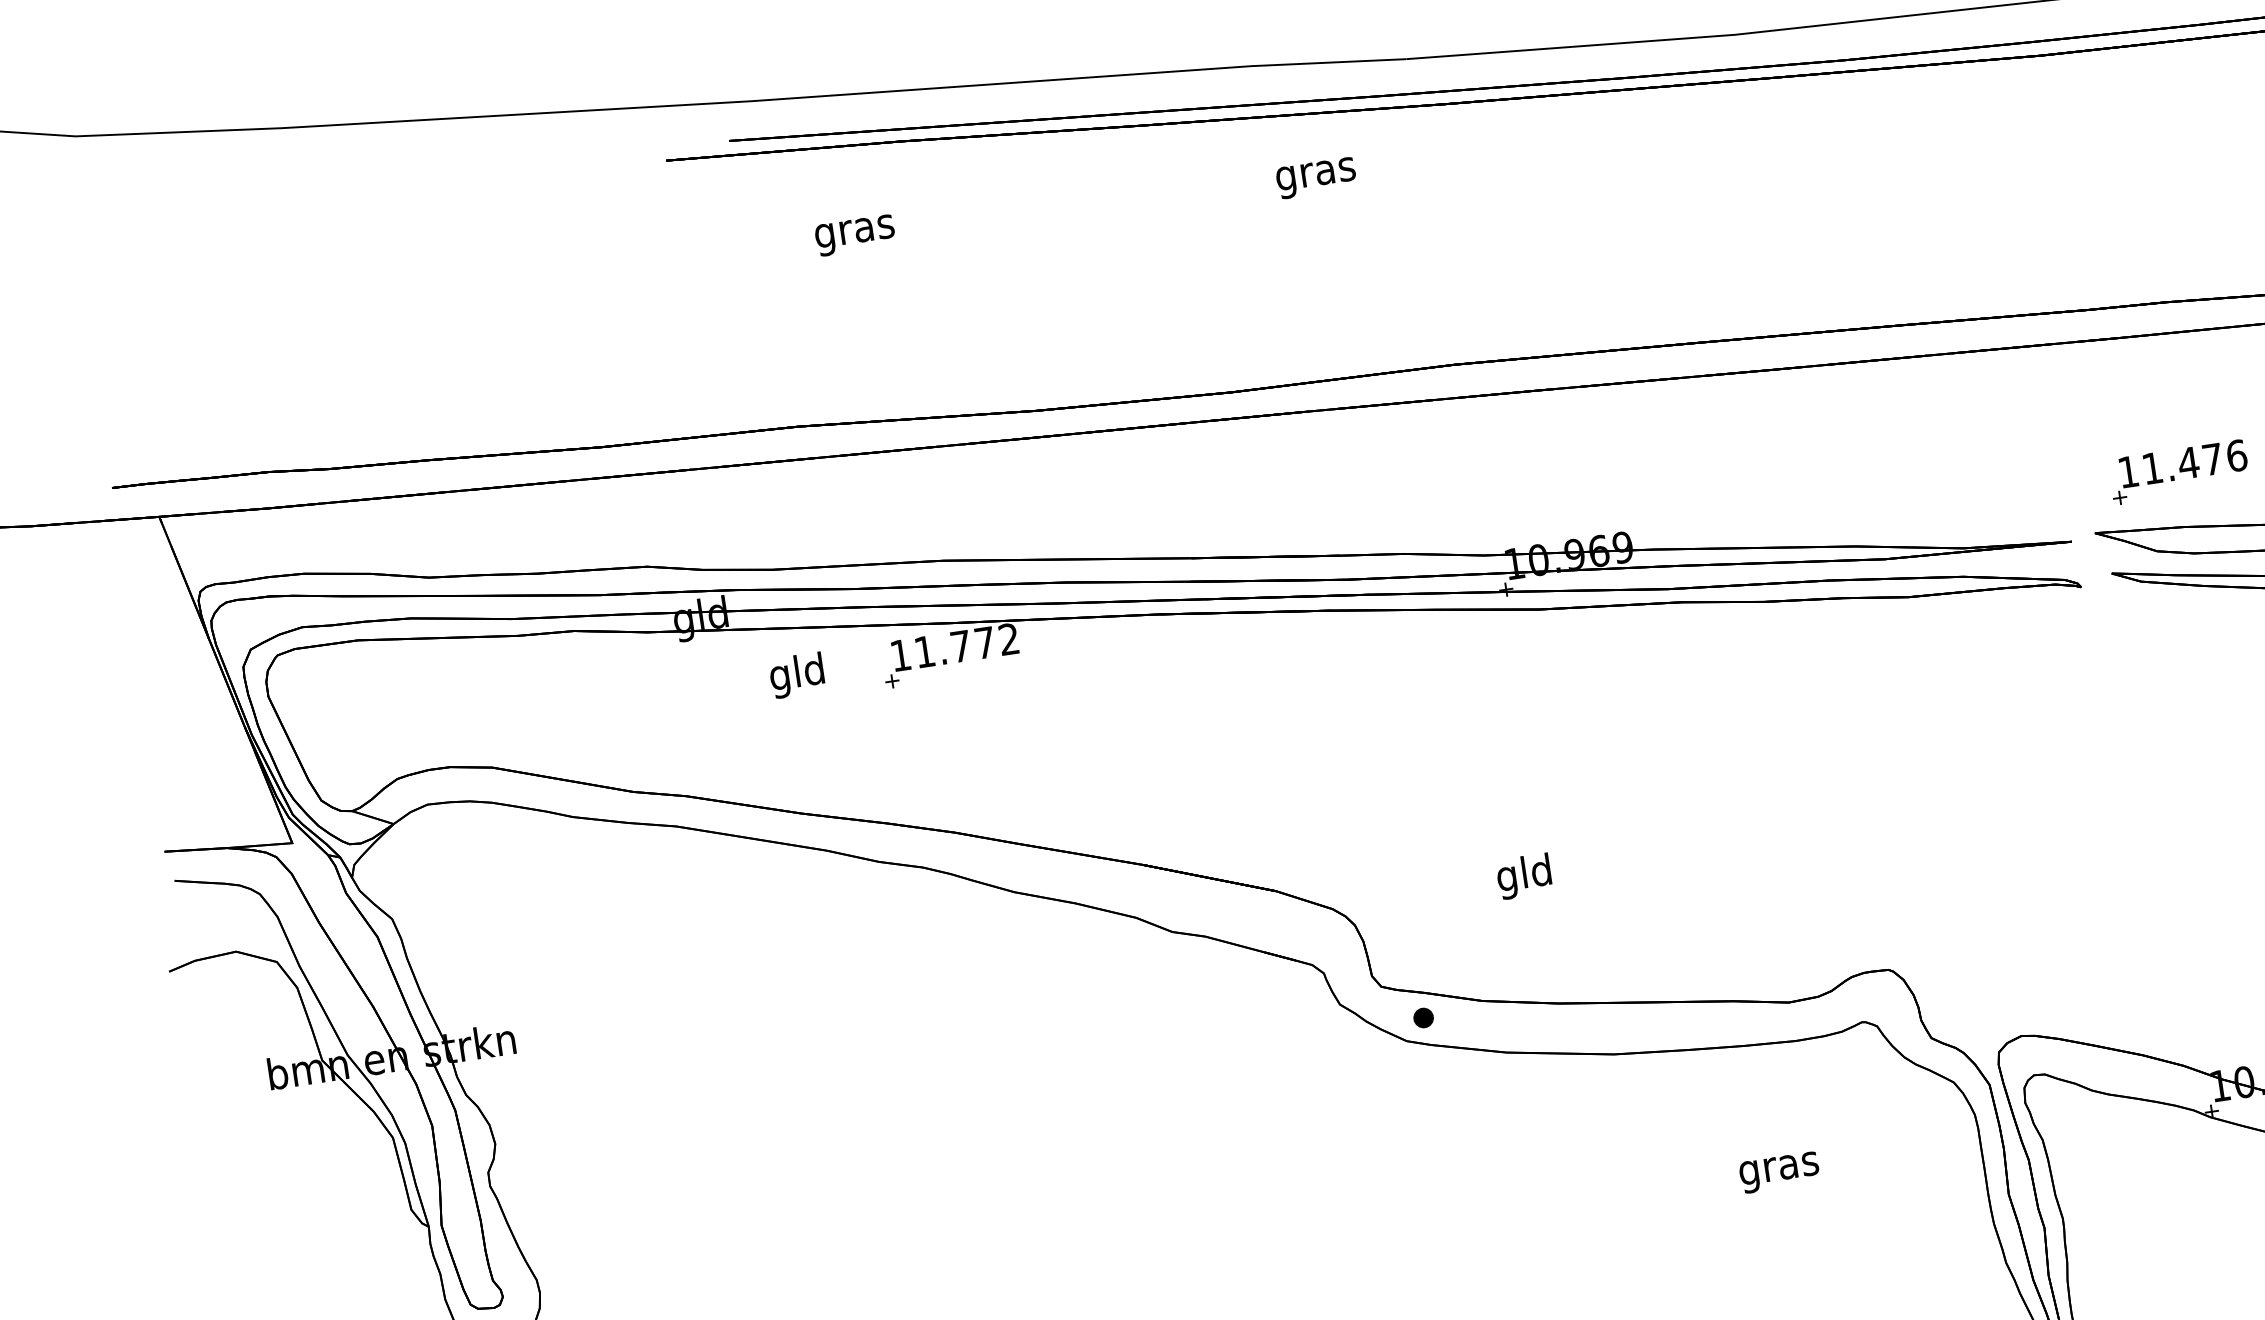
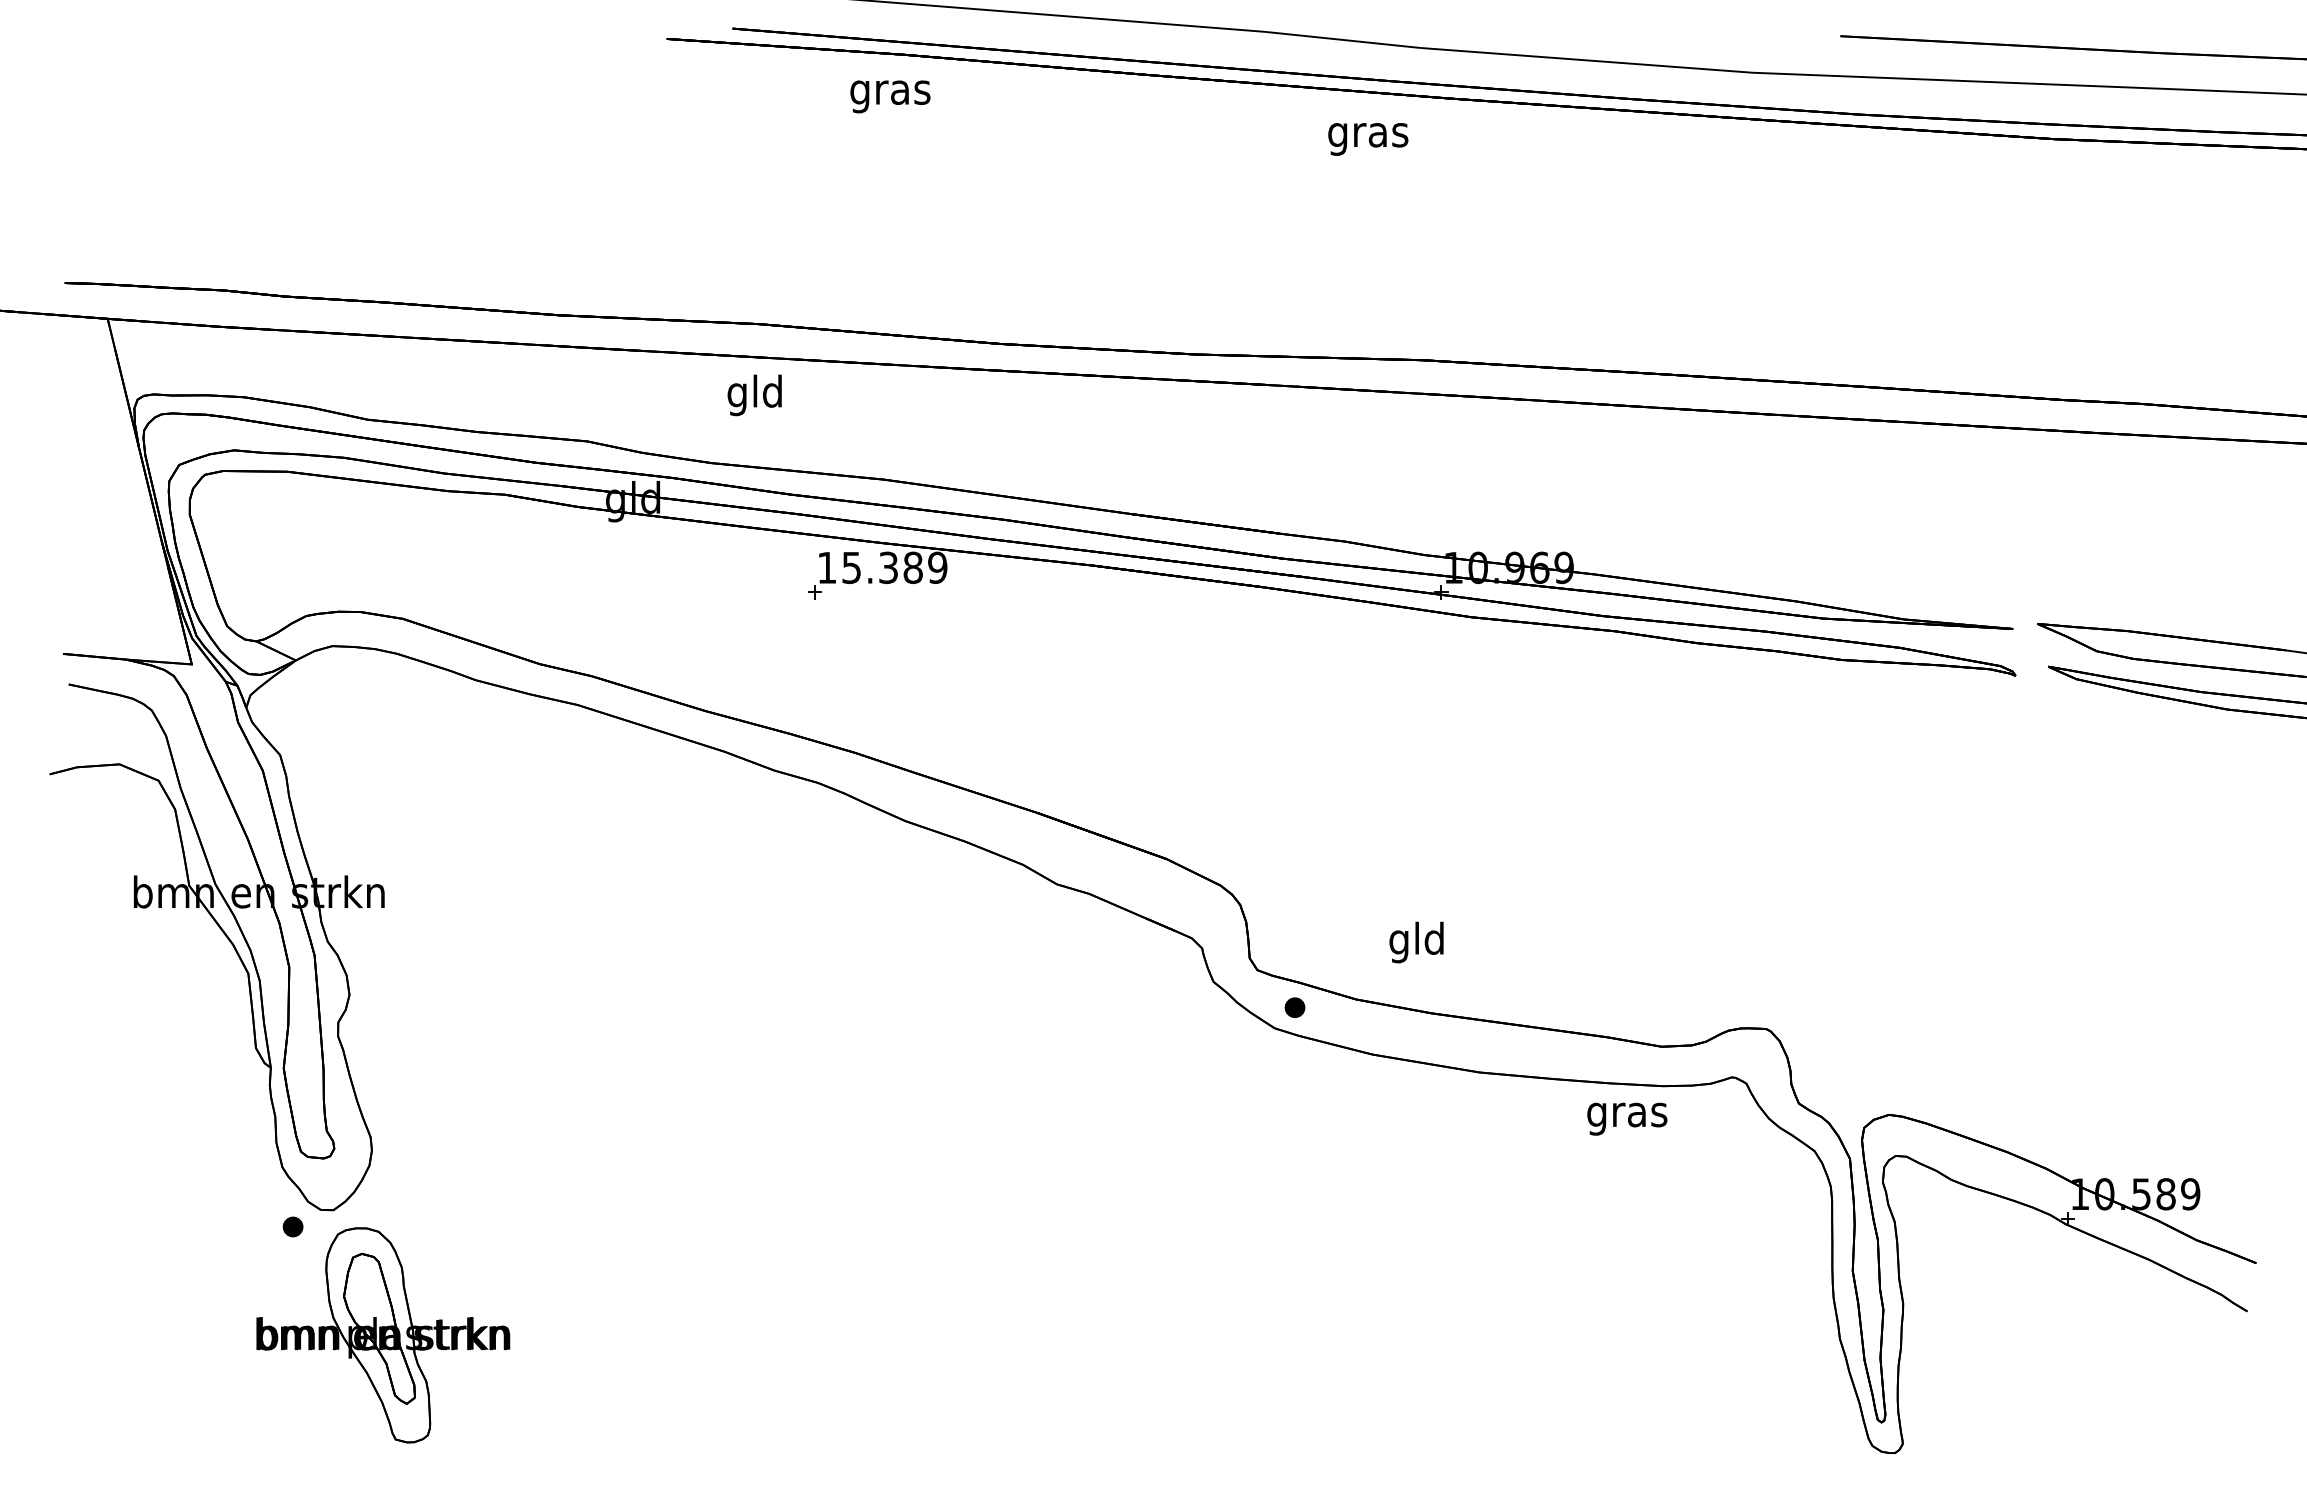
text: (1316, 178) -> (1368, 139), moved
text: (855, 235) -> (890, 96), moved
part: (2179, 472) -> (2130, 575), removed
text: (966, 645) -> (894, 567), 11.772 -> 15.389
text: (796, 675) -> (754, 395), moved
text: (1524, 876) -> (1416, 942), moved
text: (1779, 1171) -> (1627, 1118), moved

